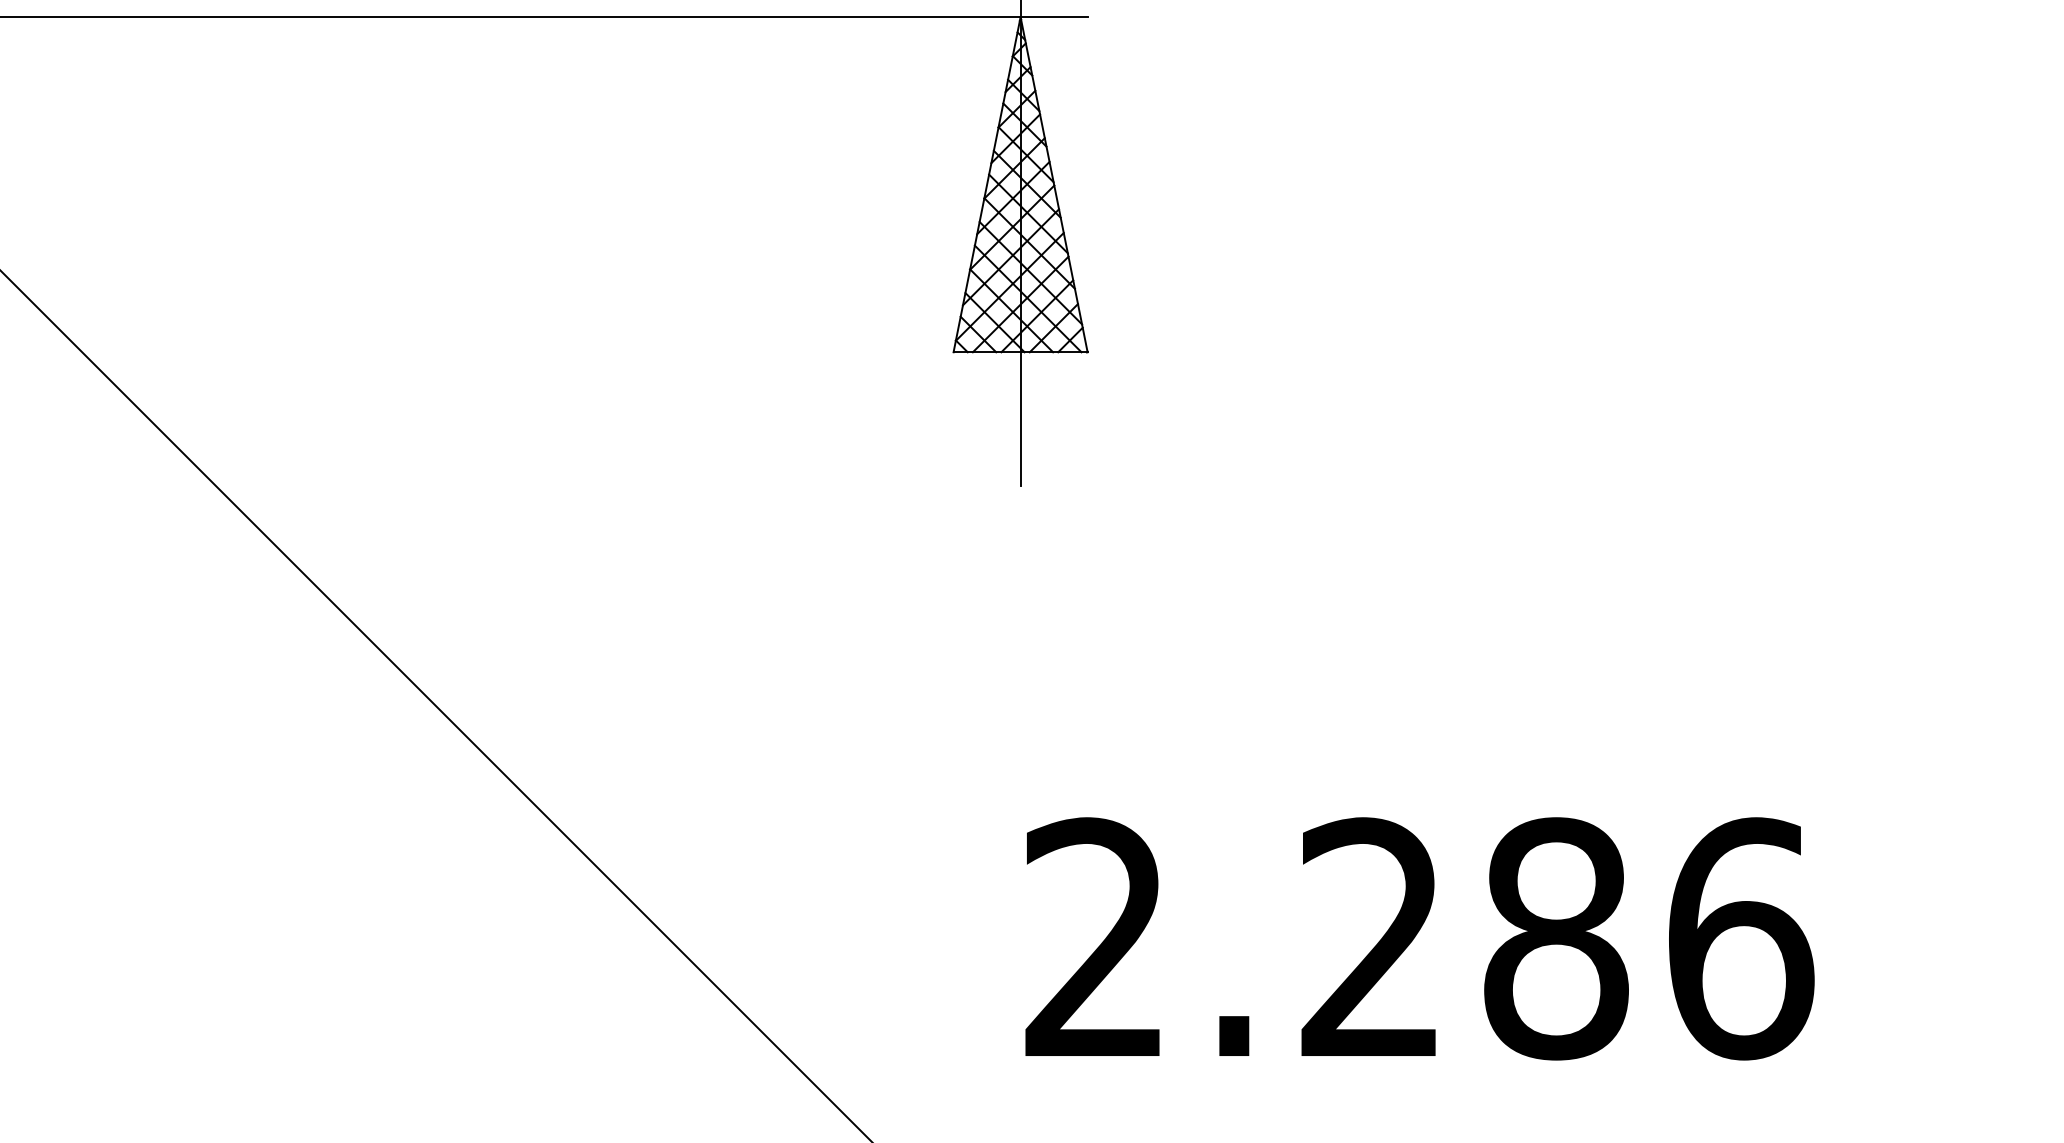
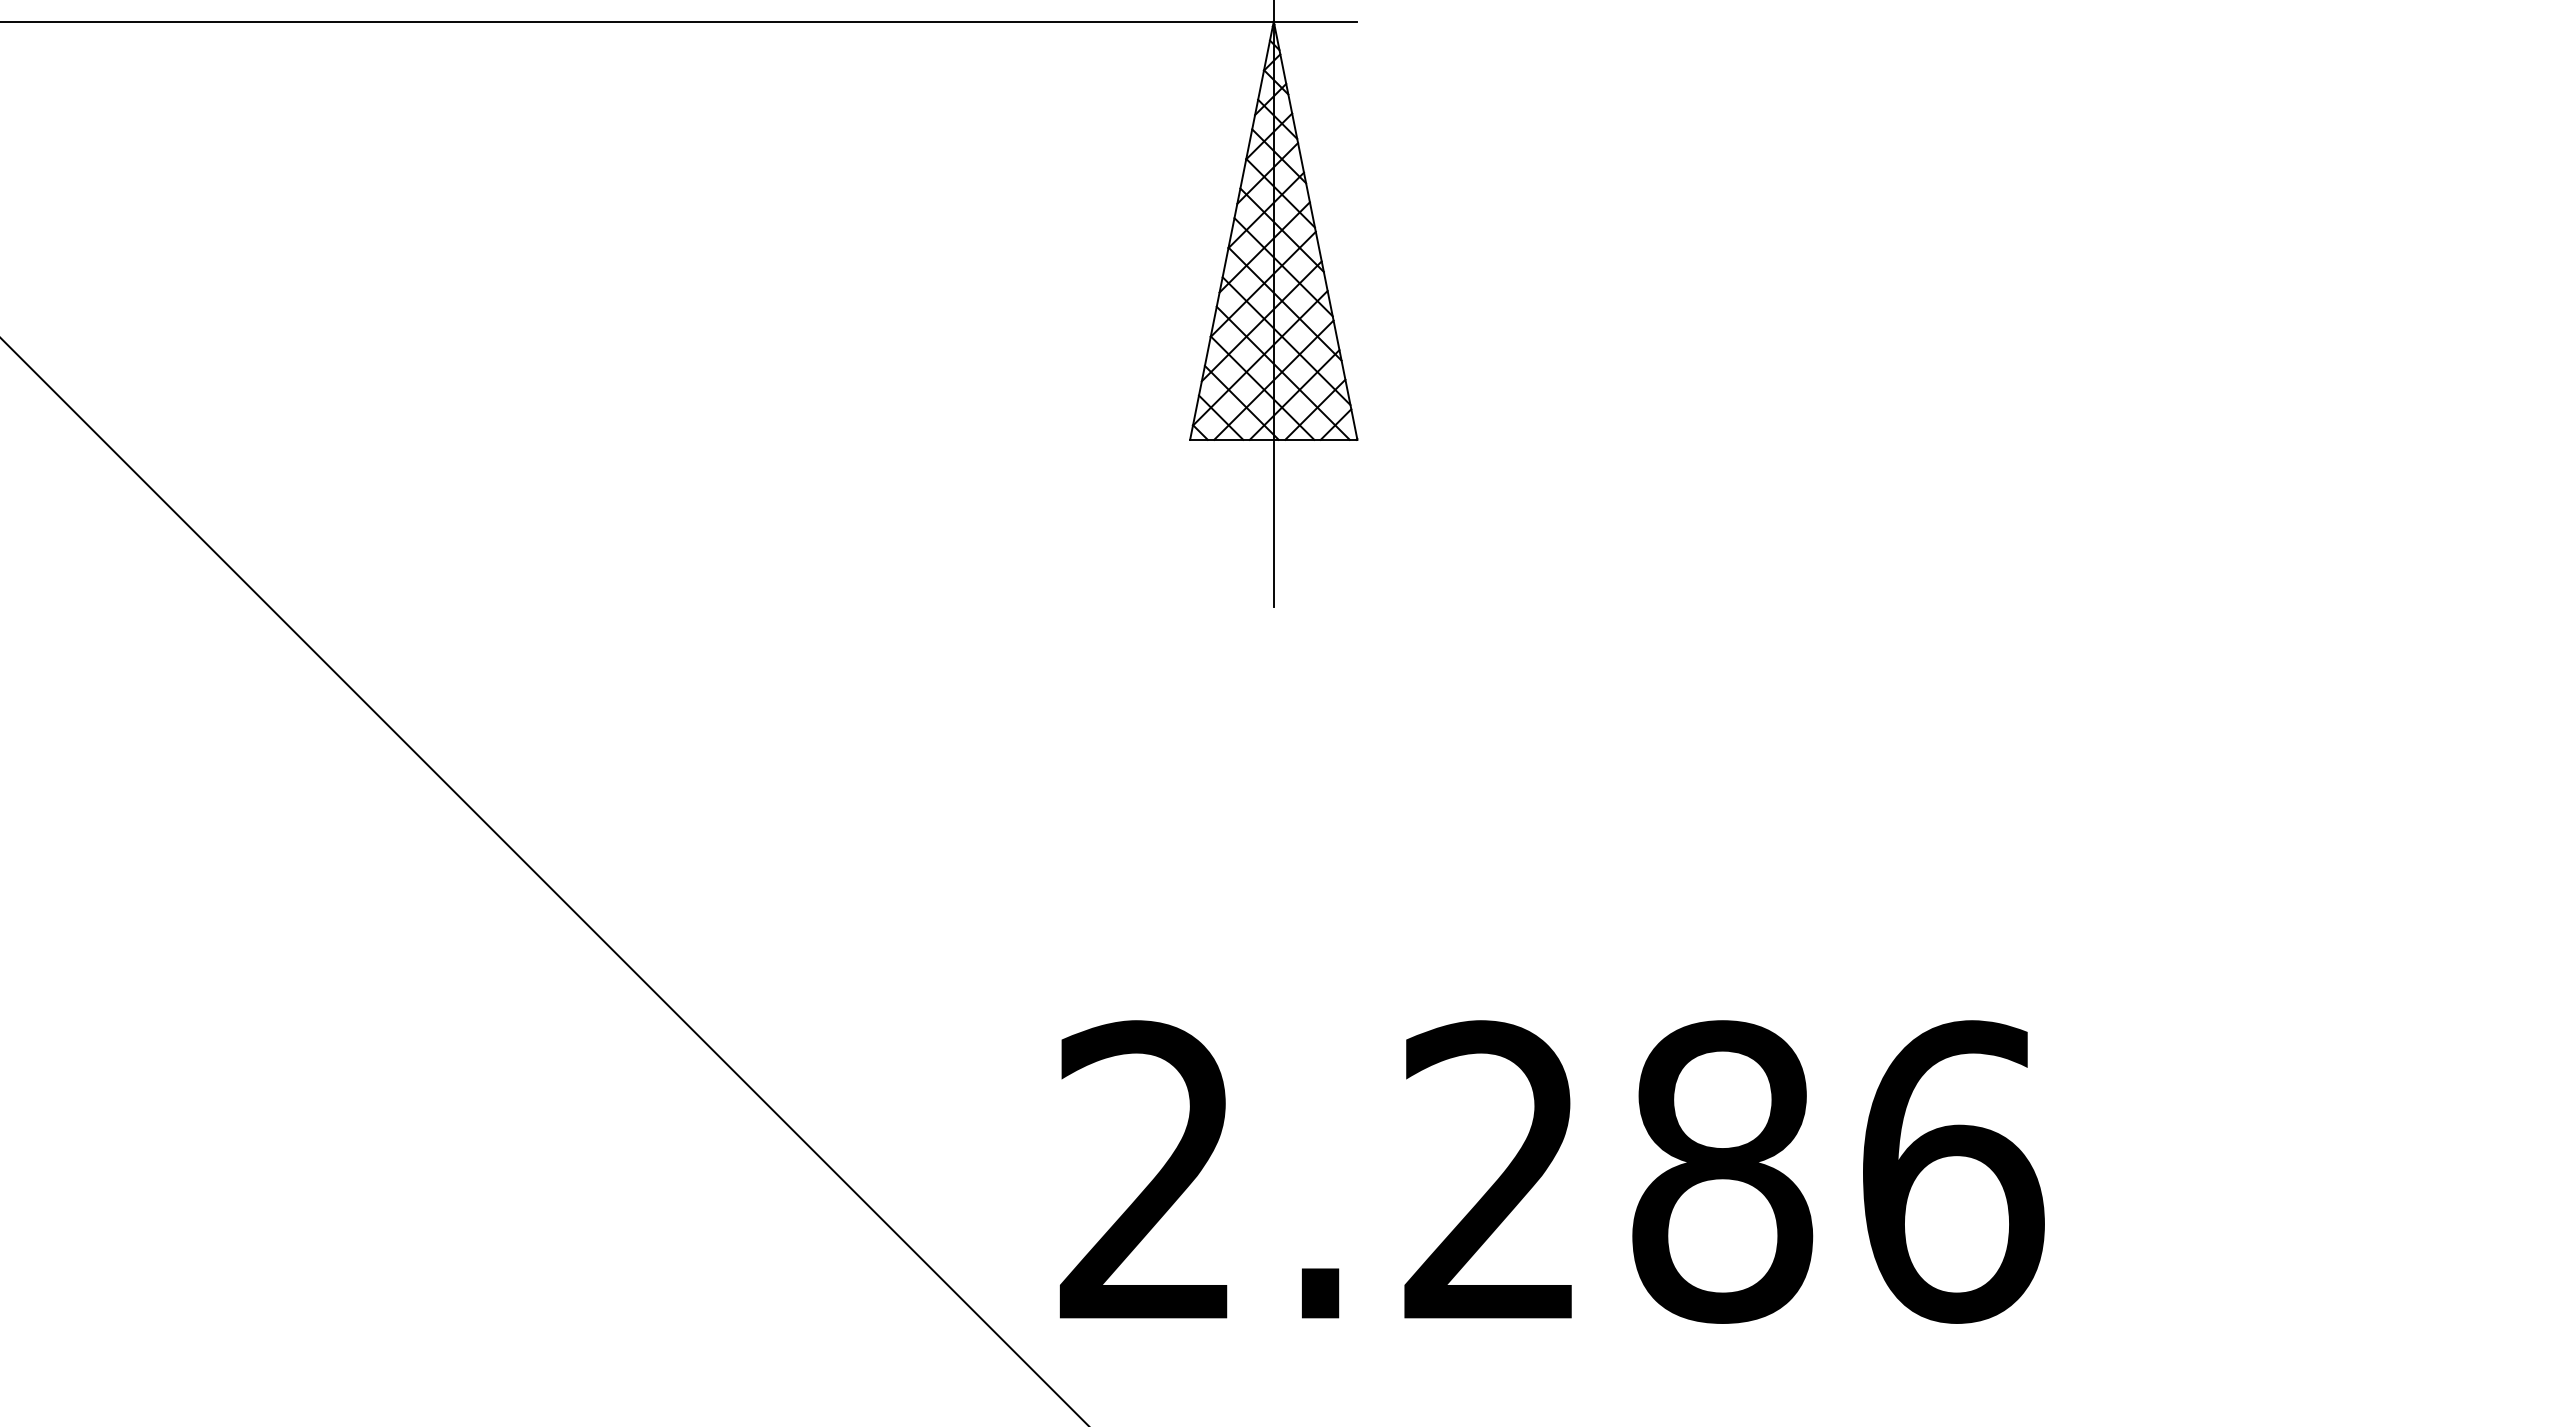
text: (1420, 938) -> (1552, 1171), moved

